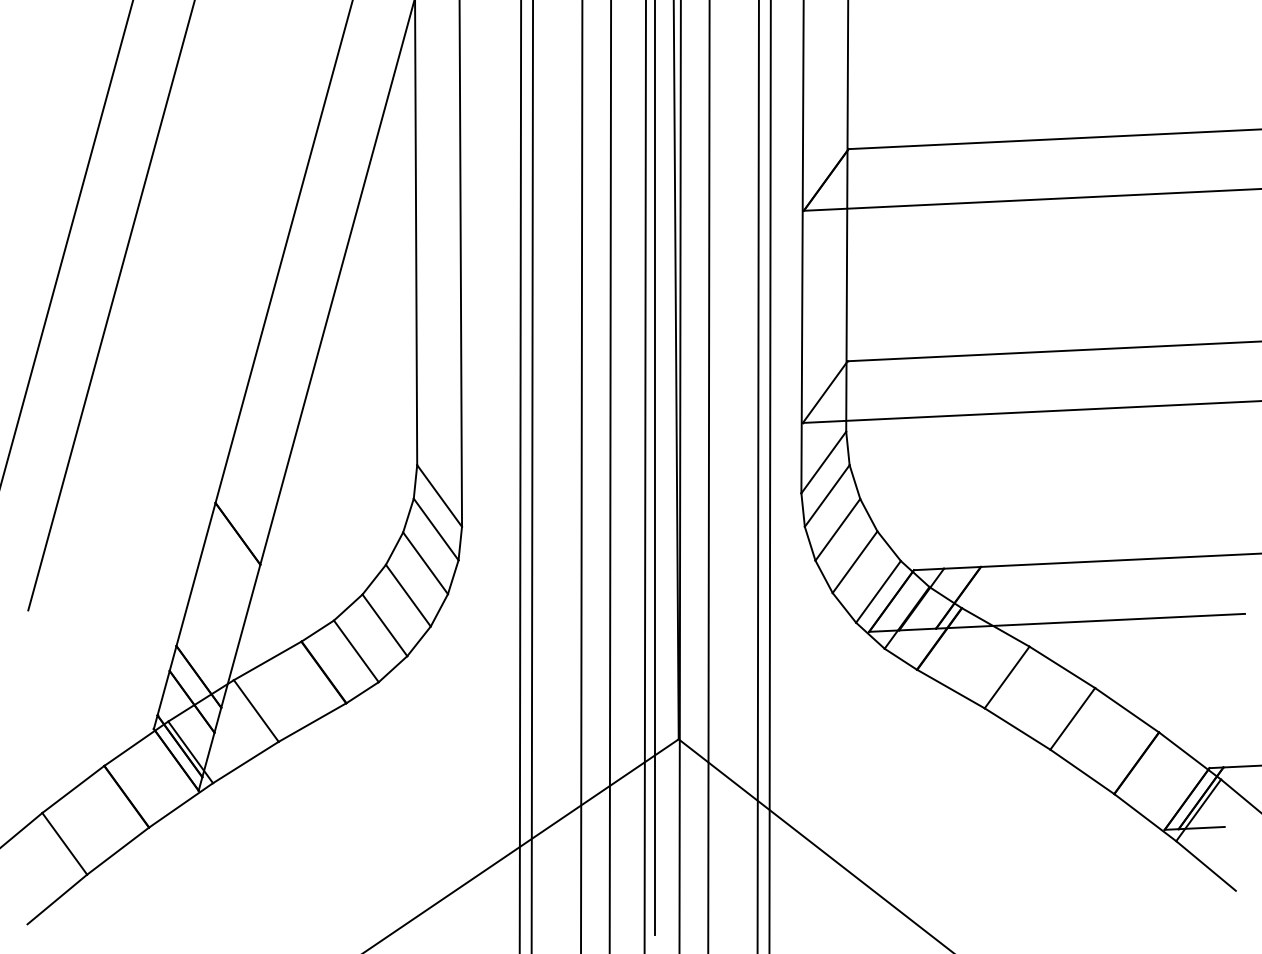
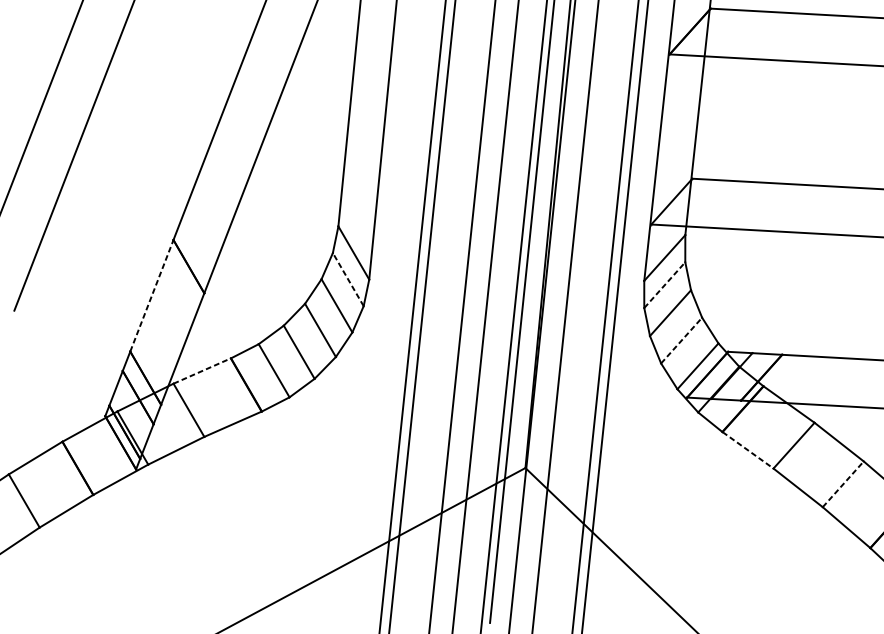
line: (827, 495) -> (665, 284), solid -> dashed
line: (435, 529) -> (347, 279), solid -> dashed
line: (855, 561) -> (682, 340), solid -> dashed
line: (196, 574) -> (152, 295), solid -> dashed
line: (267, 660) -> (202, 370), solid -> dashed
line: (951, 689) -> (748, 450), solid -> dashed
line: (1073, 718) -> (843, 484), solid -> dashed

